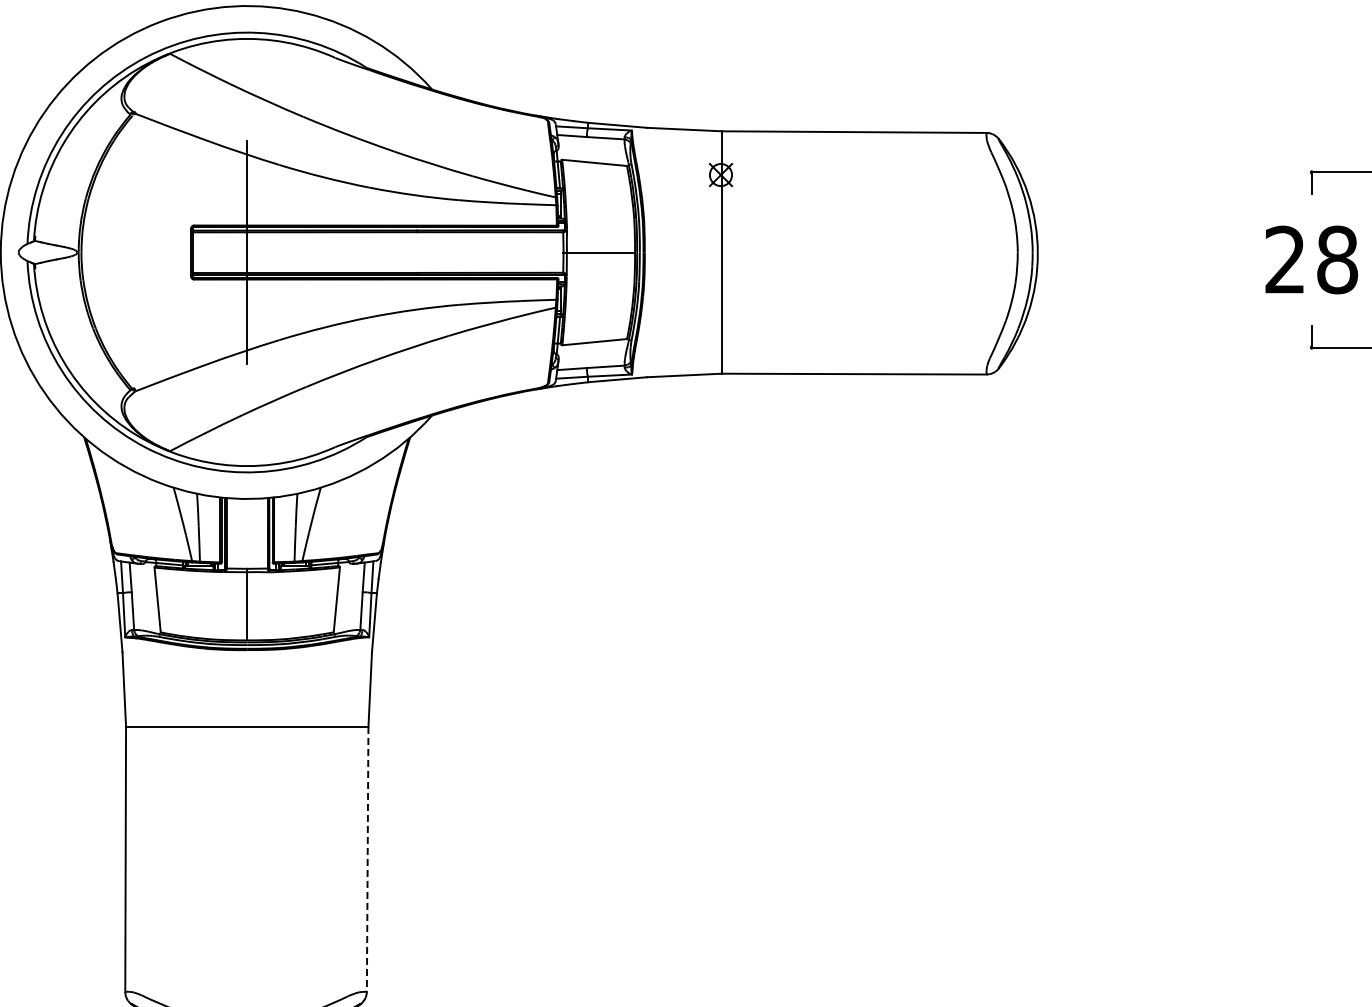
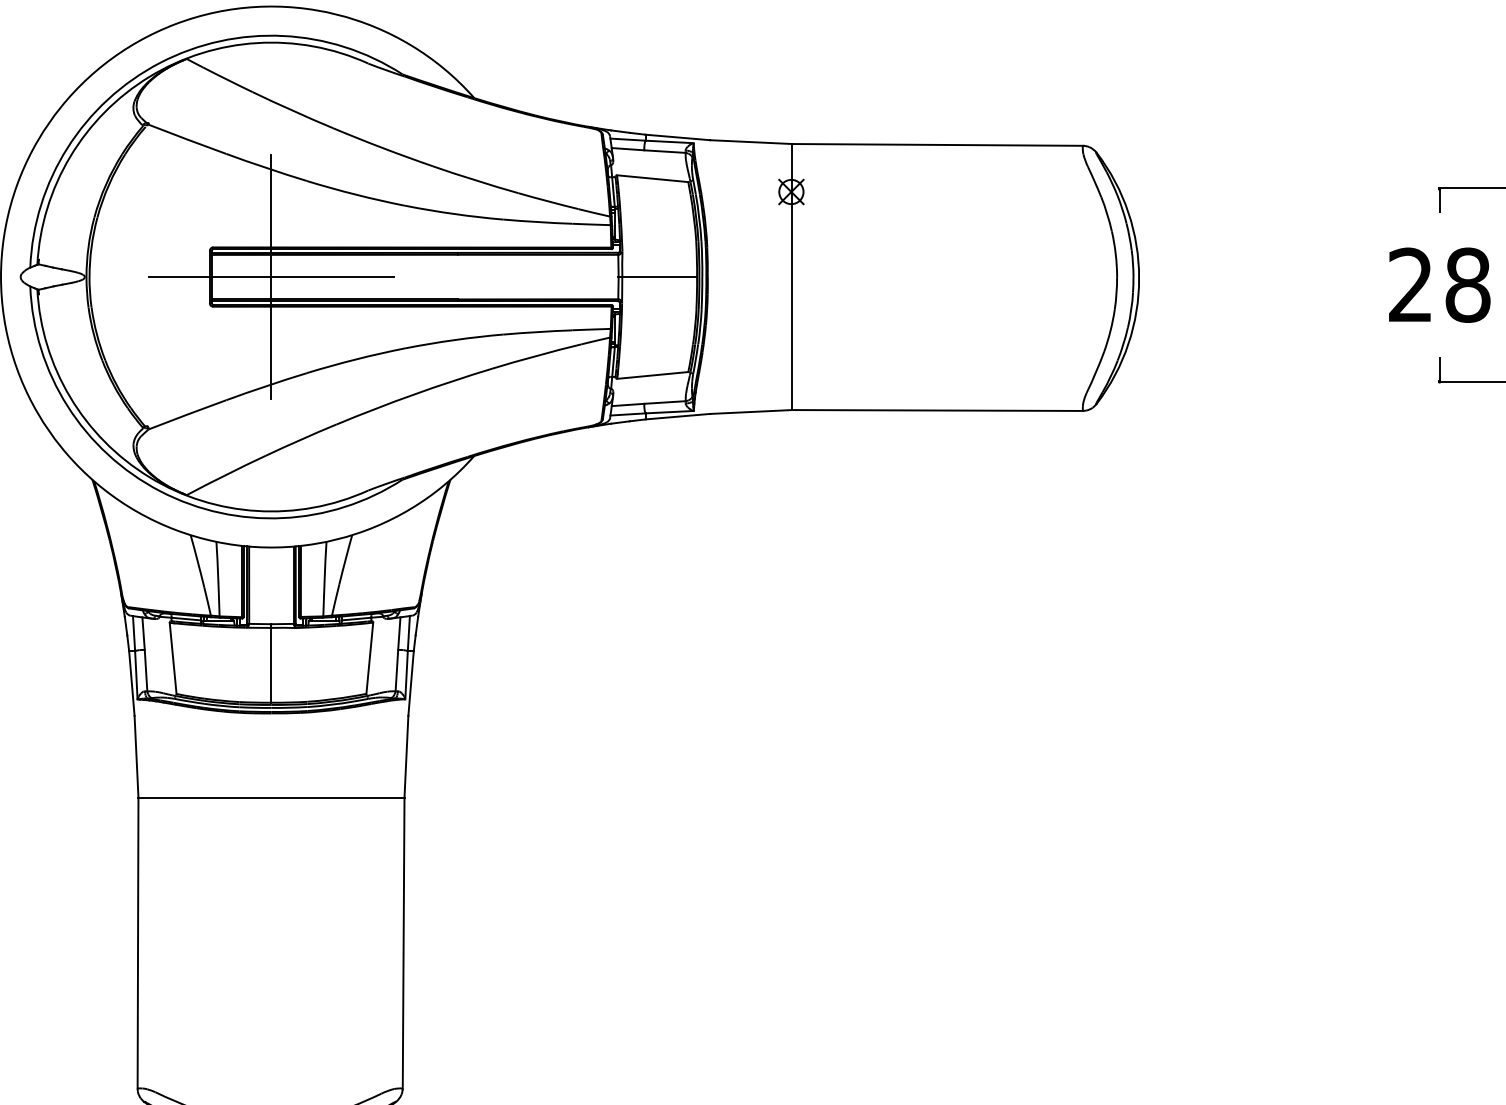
line: (246, 252) -> (270, 277), added
line: (367, 859) -> (403, 943), dashed -> solid

